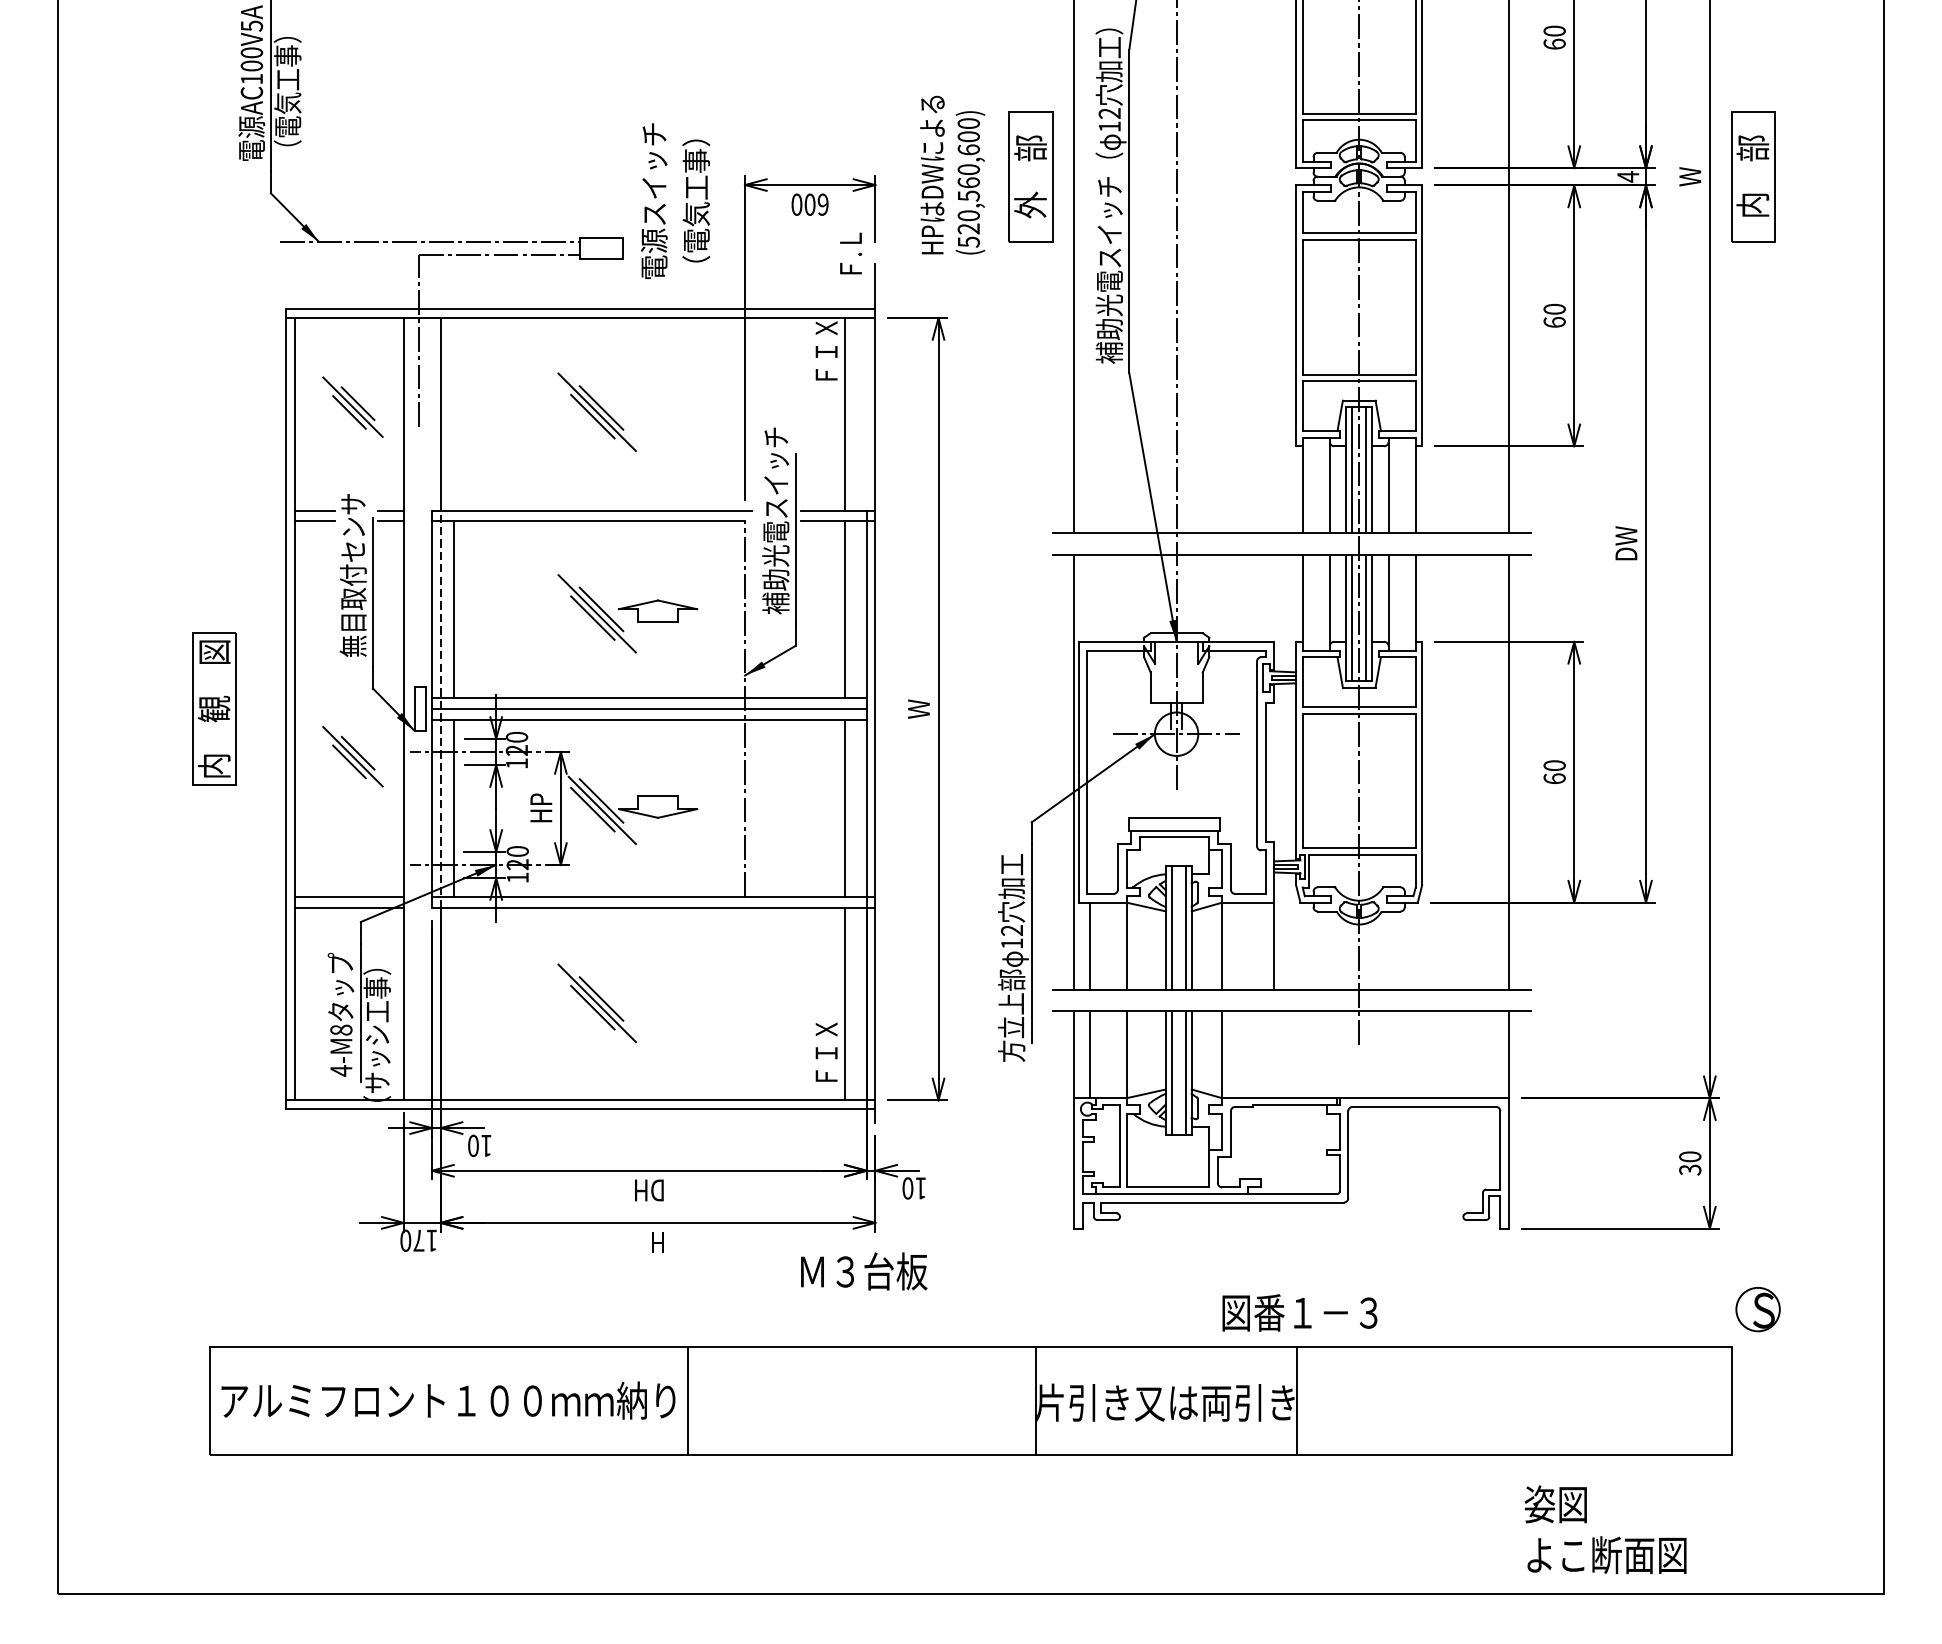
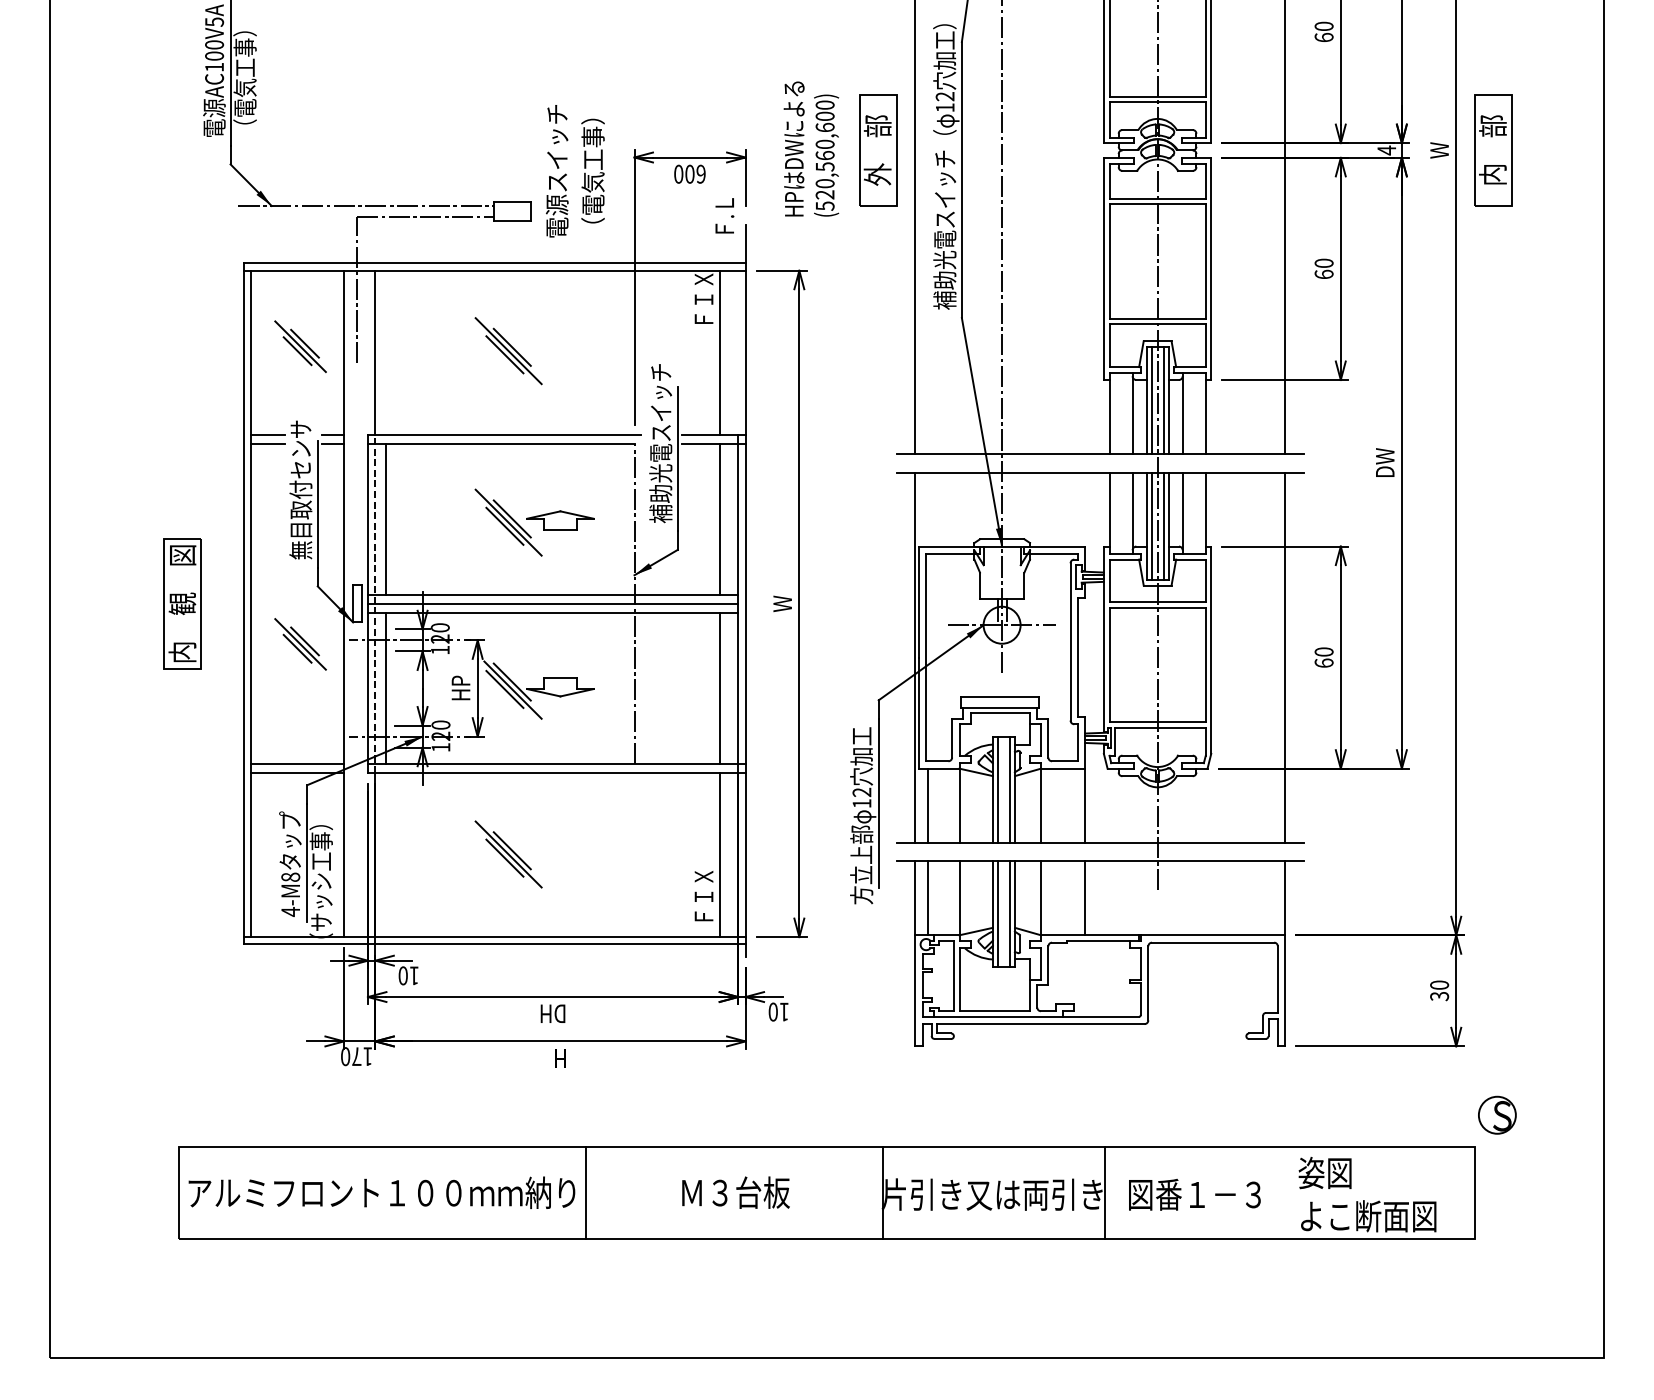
line: (1274, 1054) -> (1085, 898), added
text: (864, 1271) -> (736, 1192), moved
text: (1299, 1312) -> (1194, 1194), moved
text: (1605, 1529) -> (1367, 1194), moved

